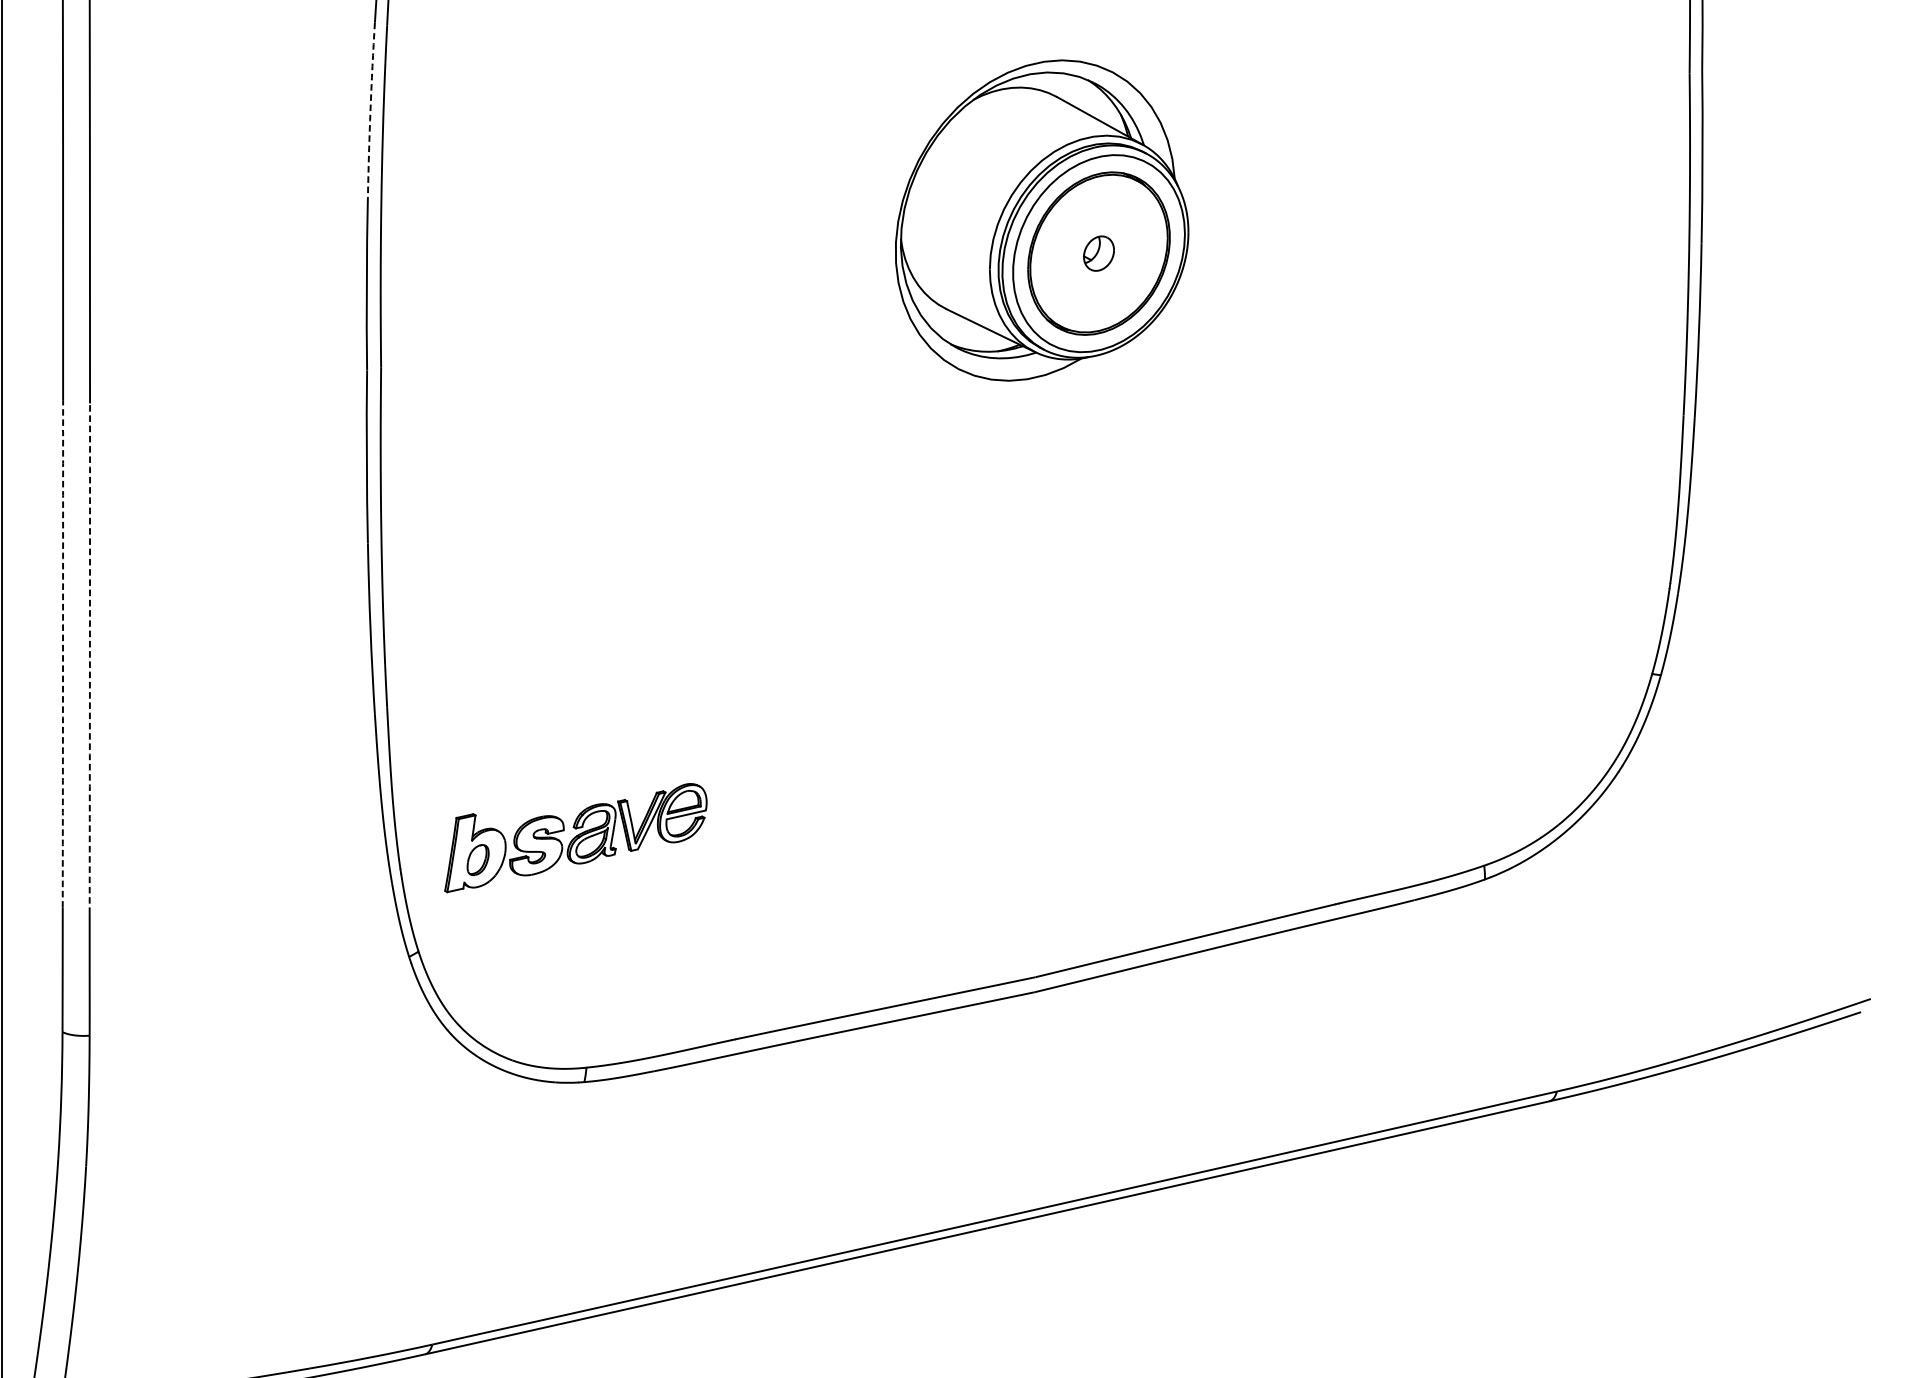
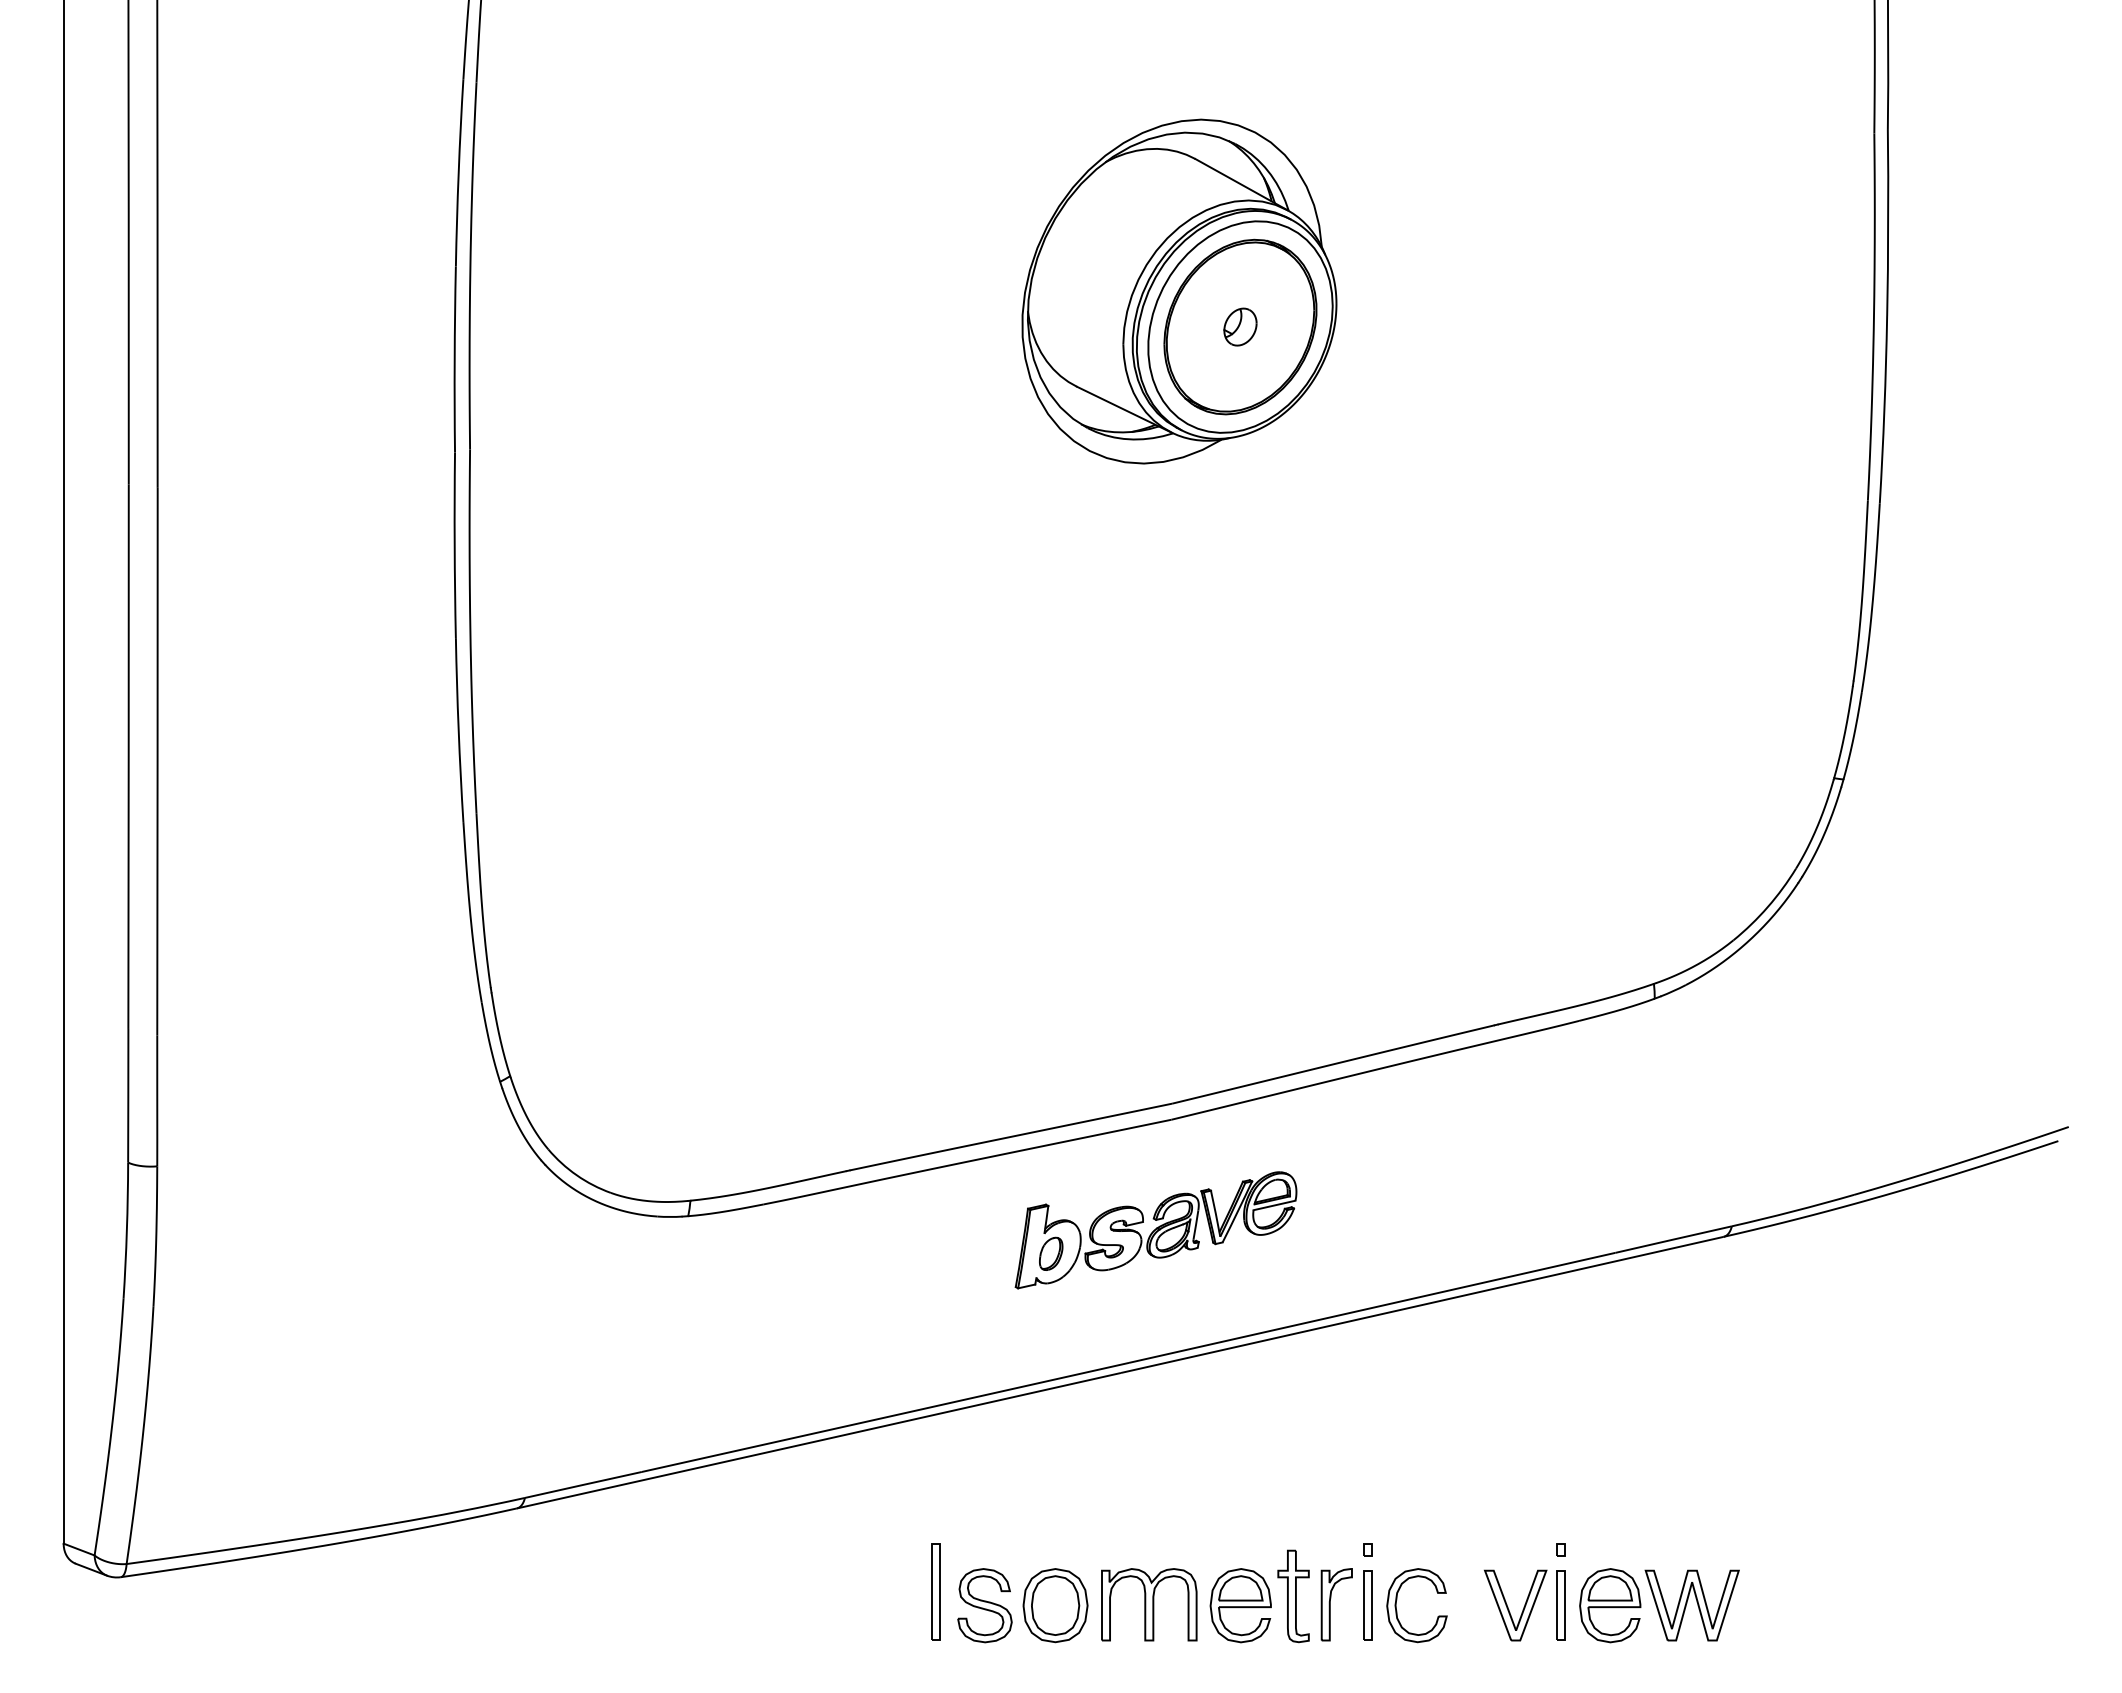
arc: (370, 109) -> (458, 172), dashed -> solid
arc: (62, 653) -> (128, 756), dashed -> solid
arc: (89, 658) -> (157, 761), dashed -> solid
part: (575, 838) -> (1155, 1230), moved

